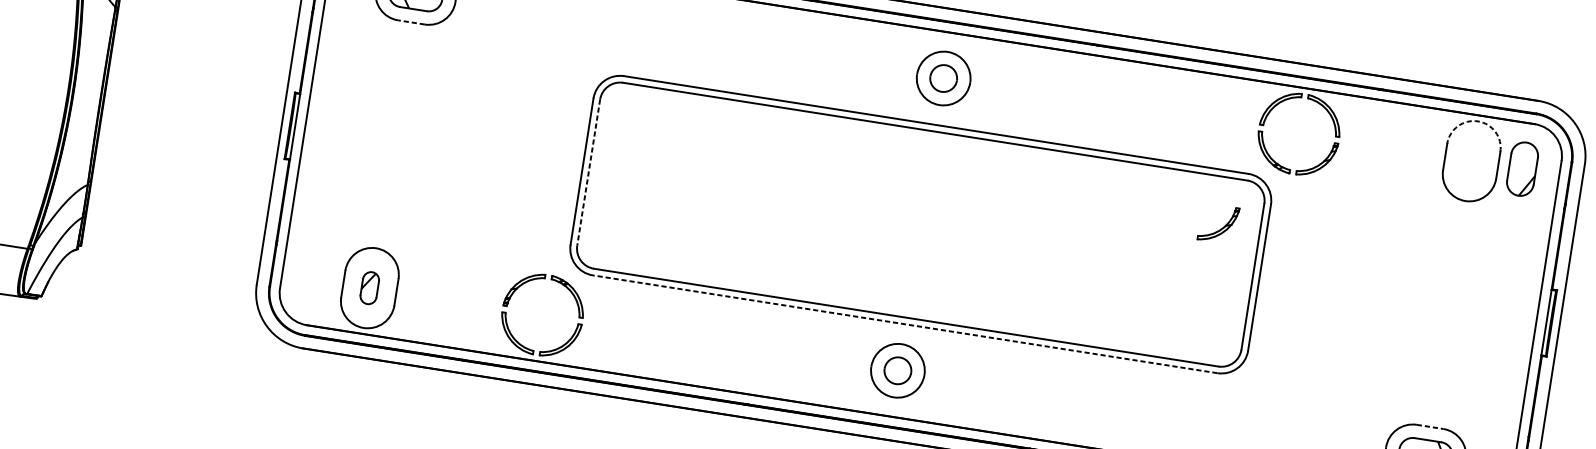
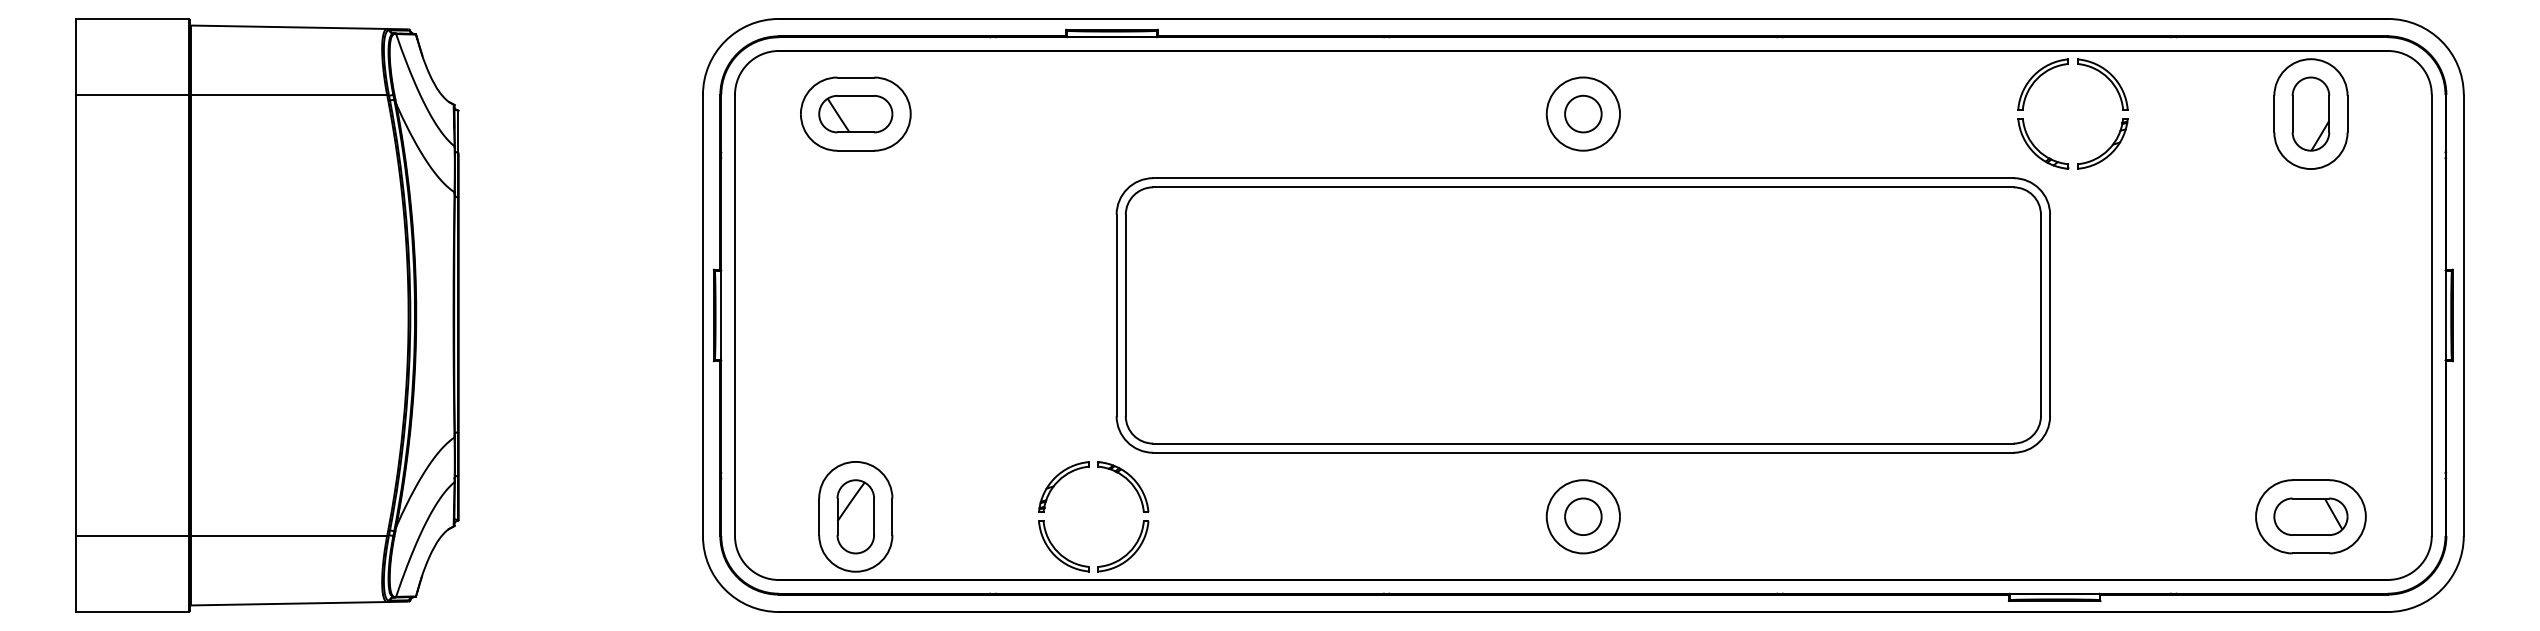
line: (411, 22) -> (855, 150), dashed -> solid
arc: (1477, 121) -> (2310, 59), dashed -> solid
part: (1522, 168) -> (2310, 113), moved
line: (588, 172) -> (1125, 315), dashed -> solid
part: (1222, 228) -> (1989, 256), removed
part: (369, 287) -> (855, 516), size x1.67
line: (904, 324) -> (1582, 452), dashed -> solid
line: (1430, 427) -> (2311, 480), dashed -> solid

